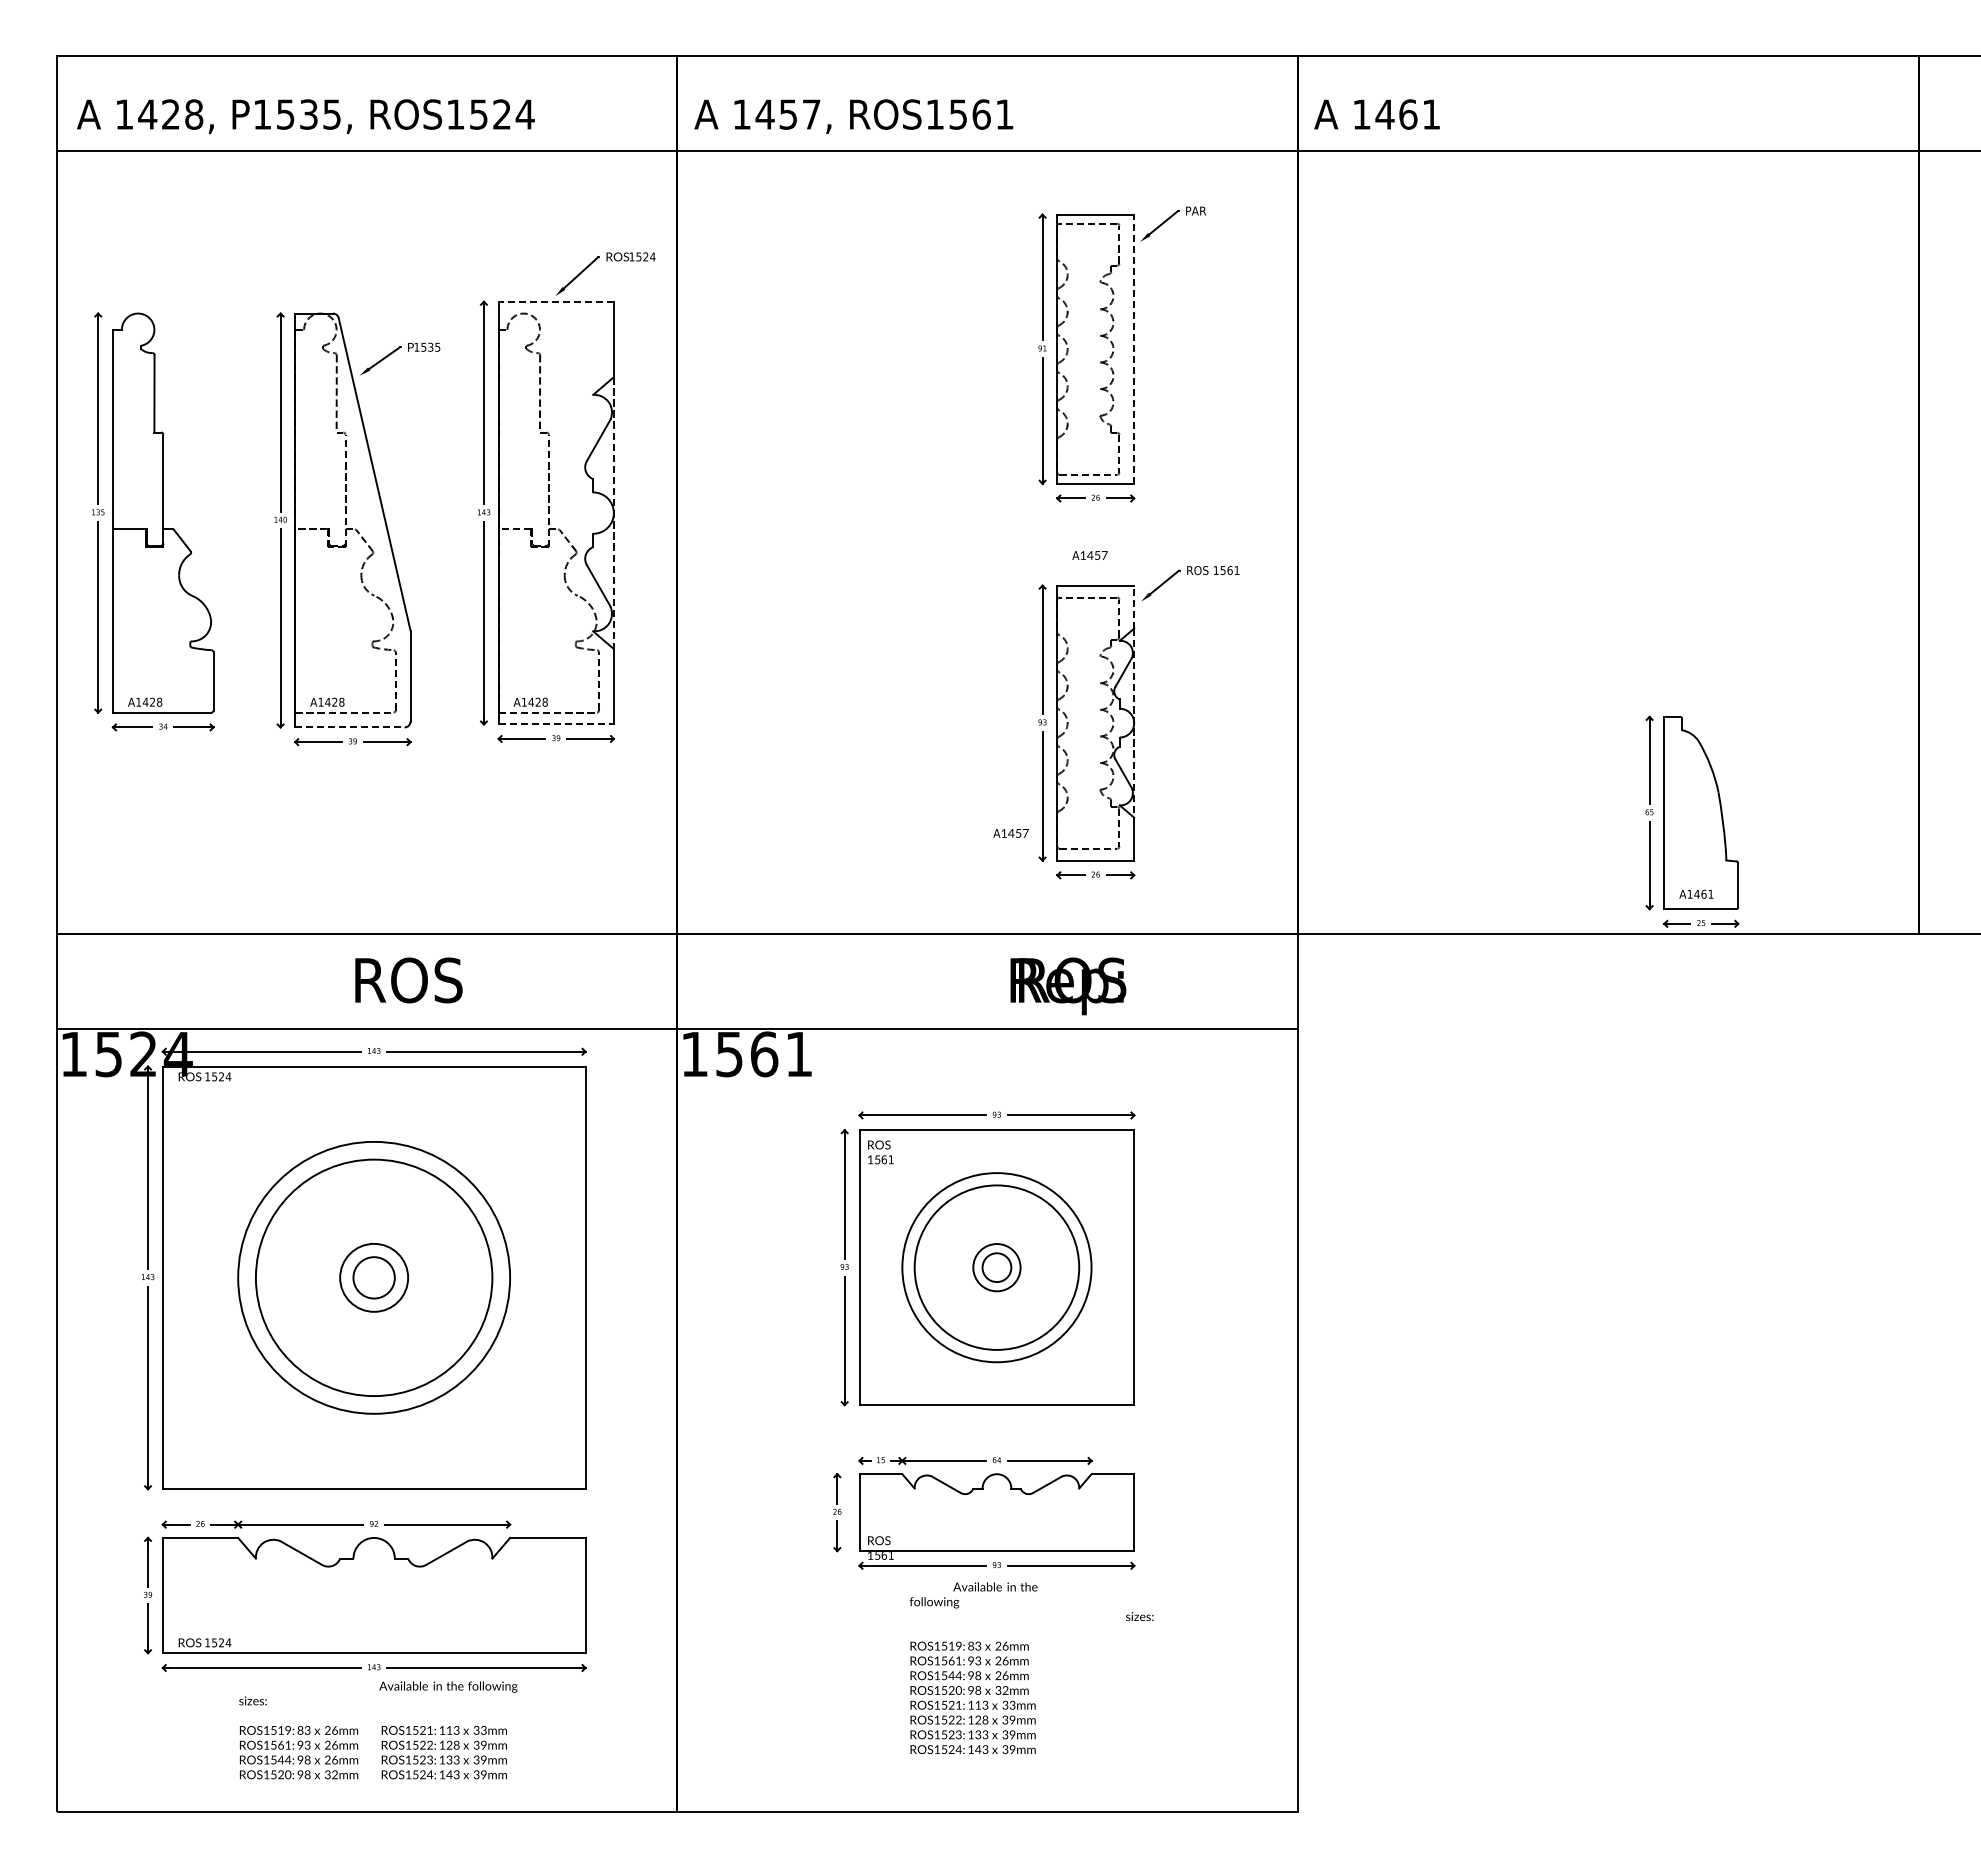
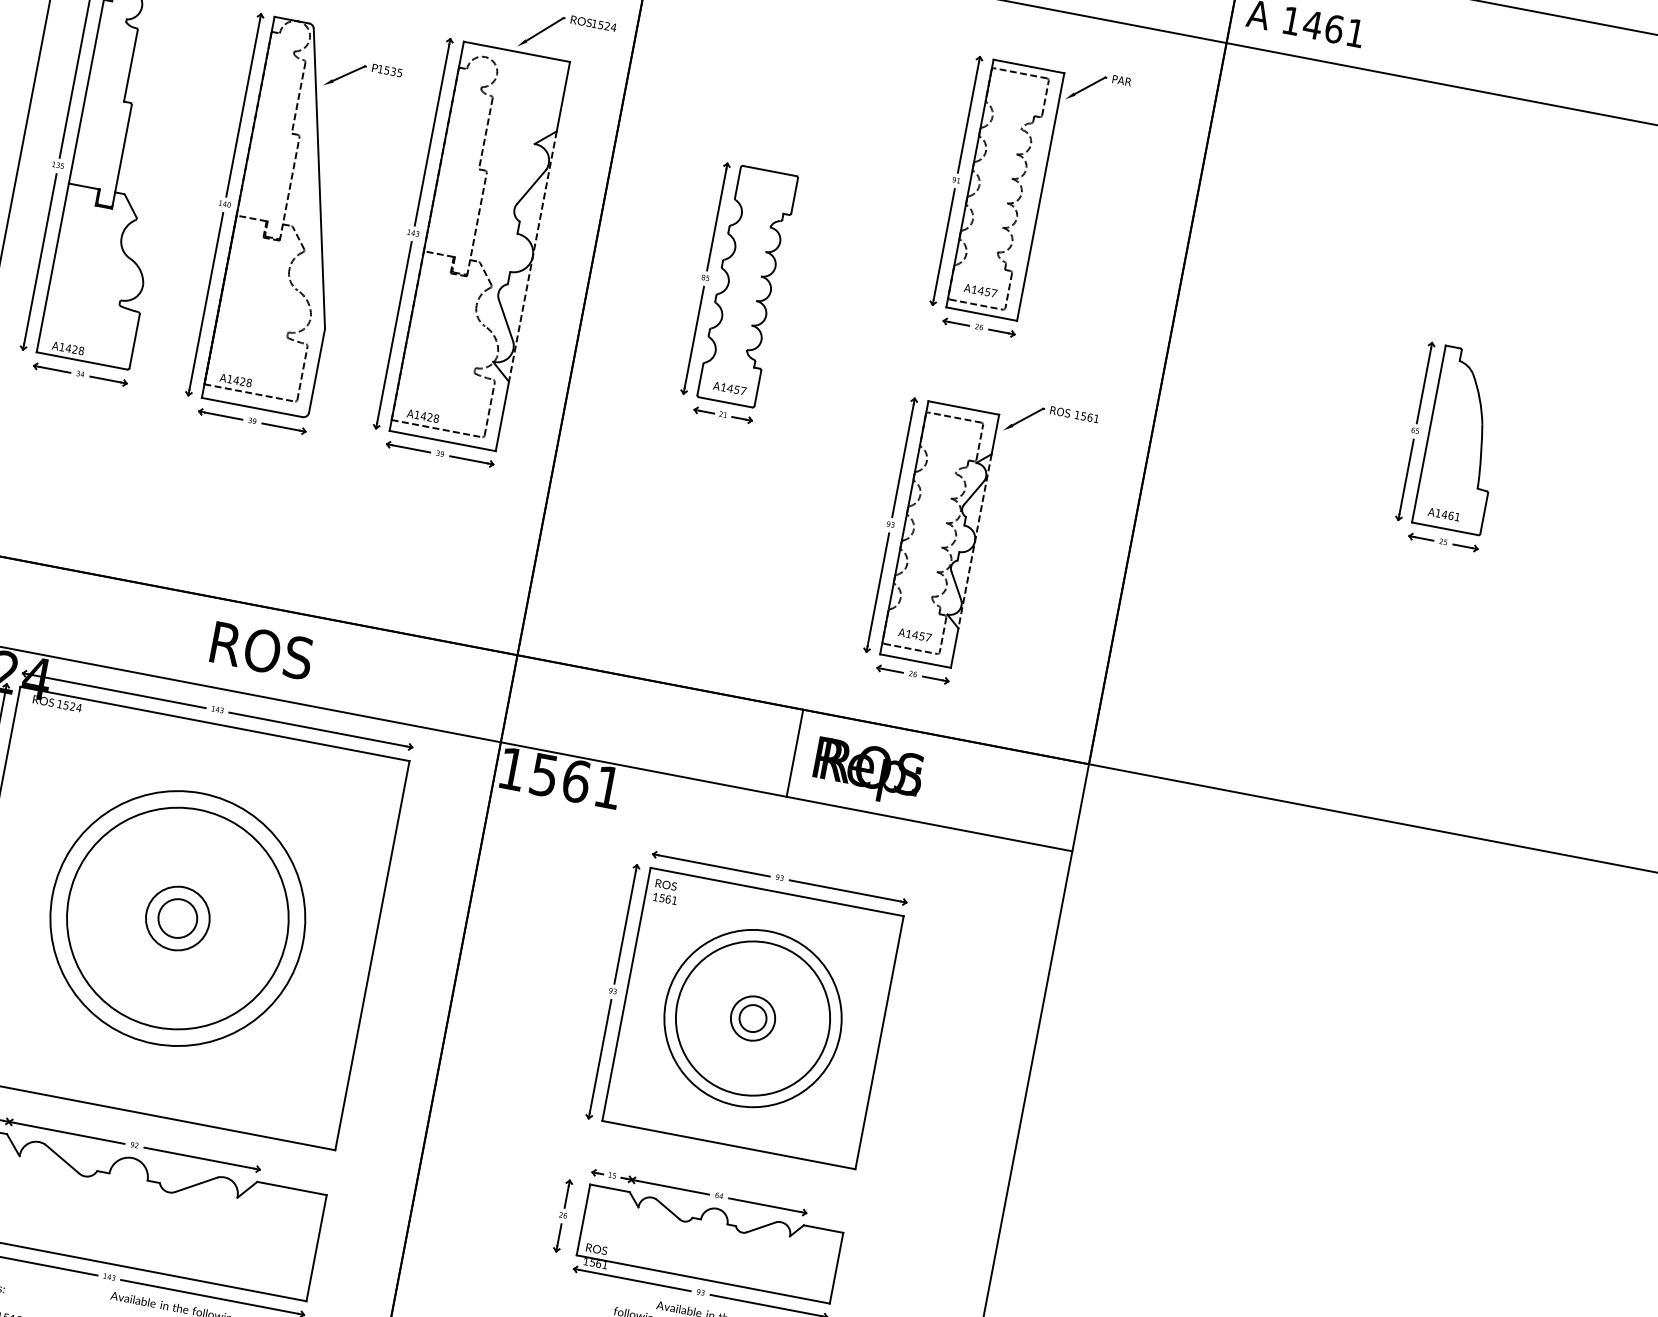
line: (556, 301) -> (517, 51), dashed -> solid
line: (1134, 348) -> (1041, 196), dashed -> solid
part: (836, 510) -> (738, 293), added
text: (1089, 555) -> (980, 290), moved
line: (1134, 606) -> (995, 433), dashed -> solid
line: (556, 724) -> (442, 441), dashed -> solid
line: (349, 727) -> (251, 407), dashed -> solid
part: (1692, 821) -> (1453, 446), moved
text: (1010, 833) -> (914, 635), moved
line: (987, 980) -> (794, 752), added

